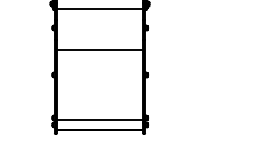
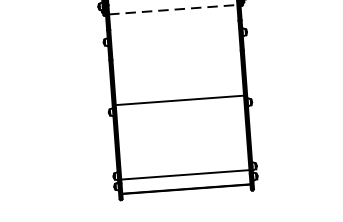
line: (100, 9) -> (173, 9), solid -> dashed
line: (99, 50) -> (179, 100), moved

